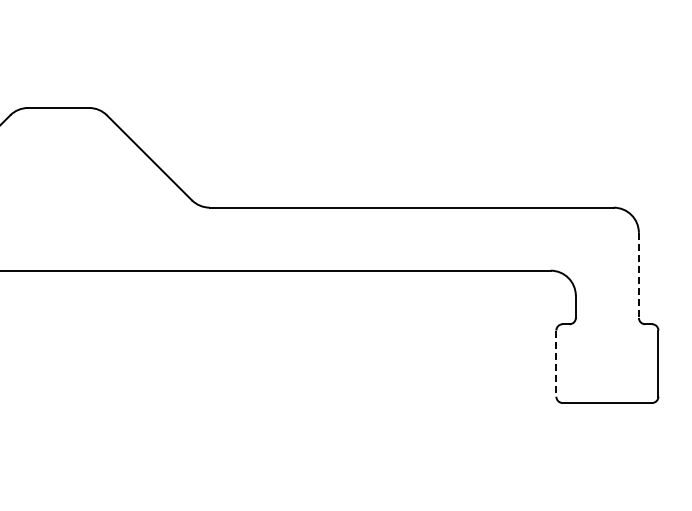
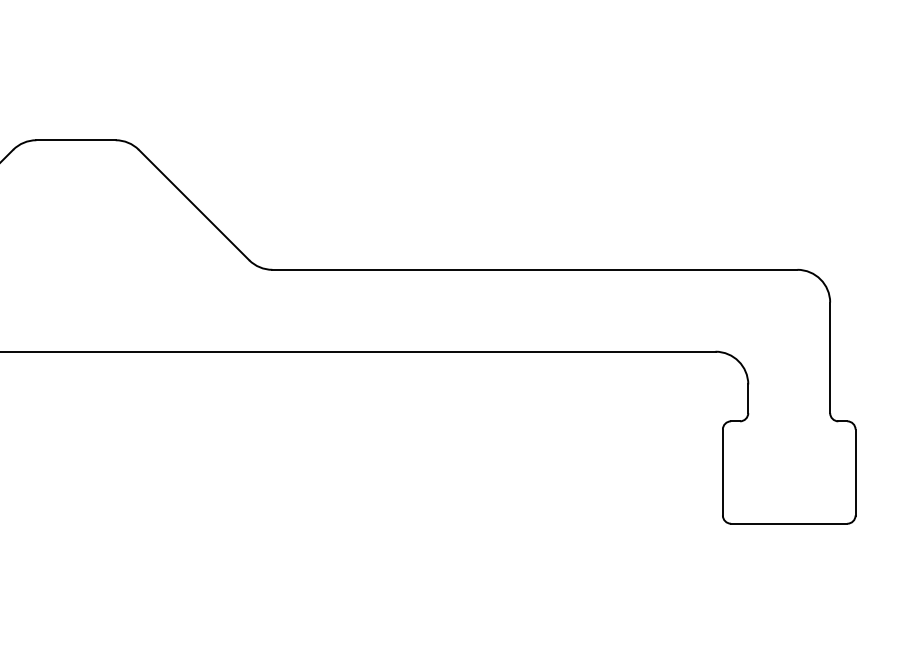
line: (638, 275) -> (829, 357), dashed -> solid
line: (556, 364) -> (723, 473), dashed -> solid

